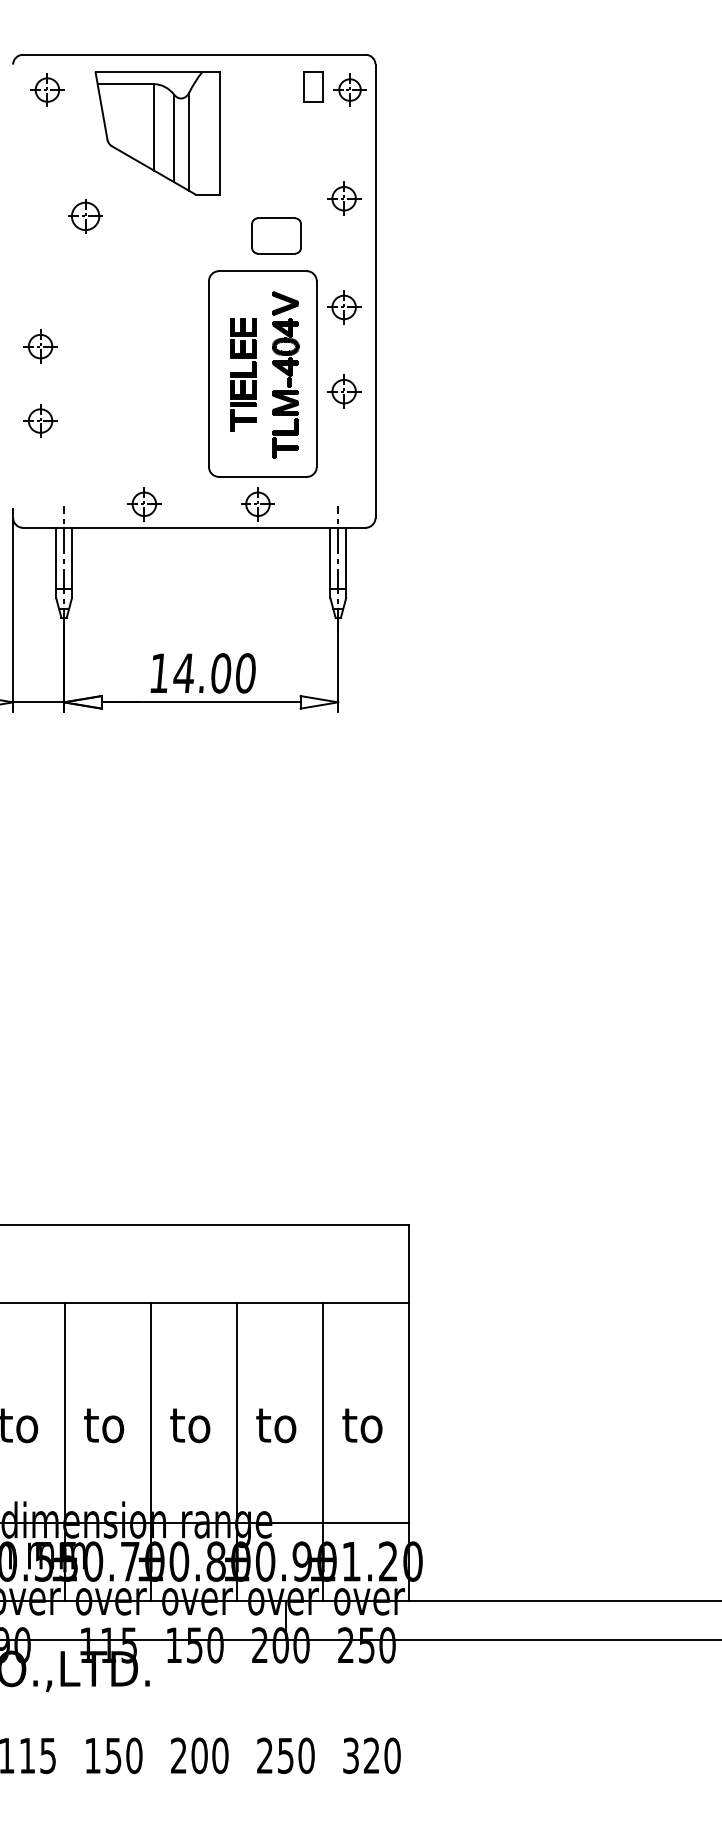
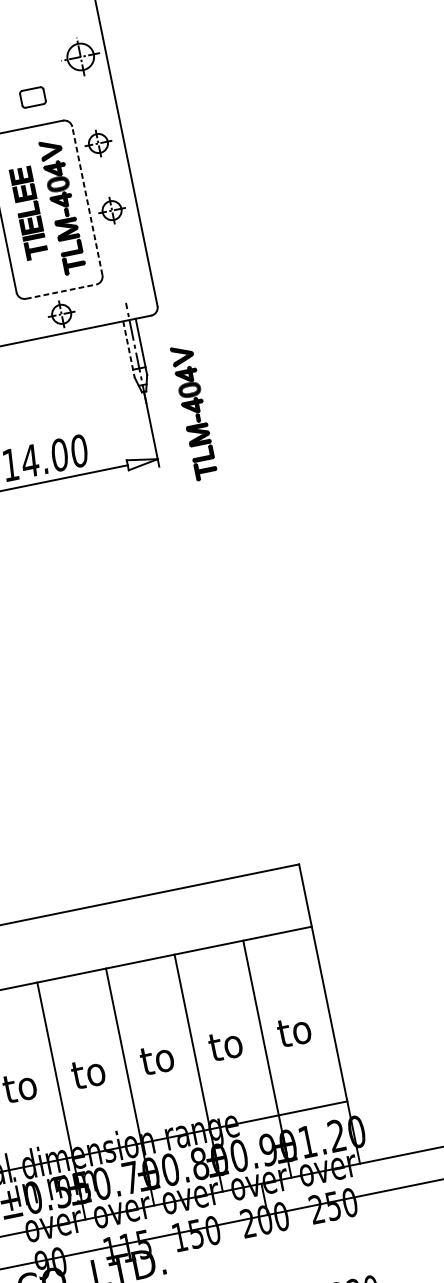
part: (344, 198) -> (81, 56), size x1.4
part: (276, 235) -> (32, 97), size x0.6
line: (316, 373) -> (87, 200), solid -> dashed
line: (263, 476) -> (61, 291), solid -> dashed
line: (330, 563) -> (129, 349), solid -> dashed
part: (393, 654) -> (194, 412), added

